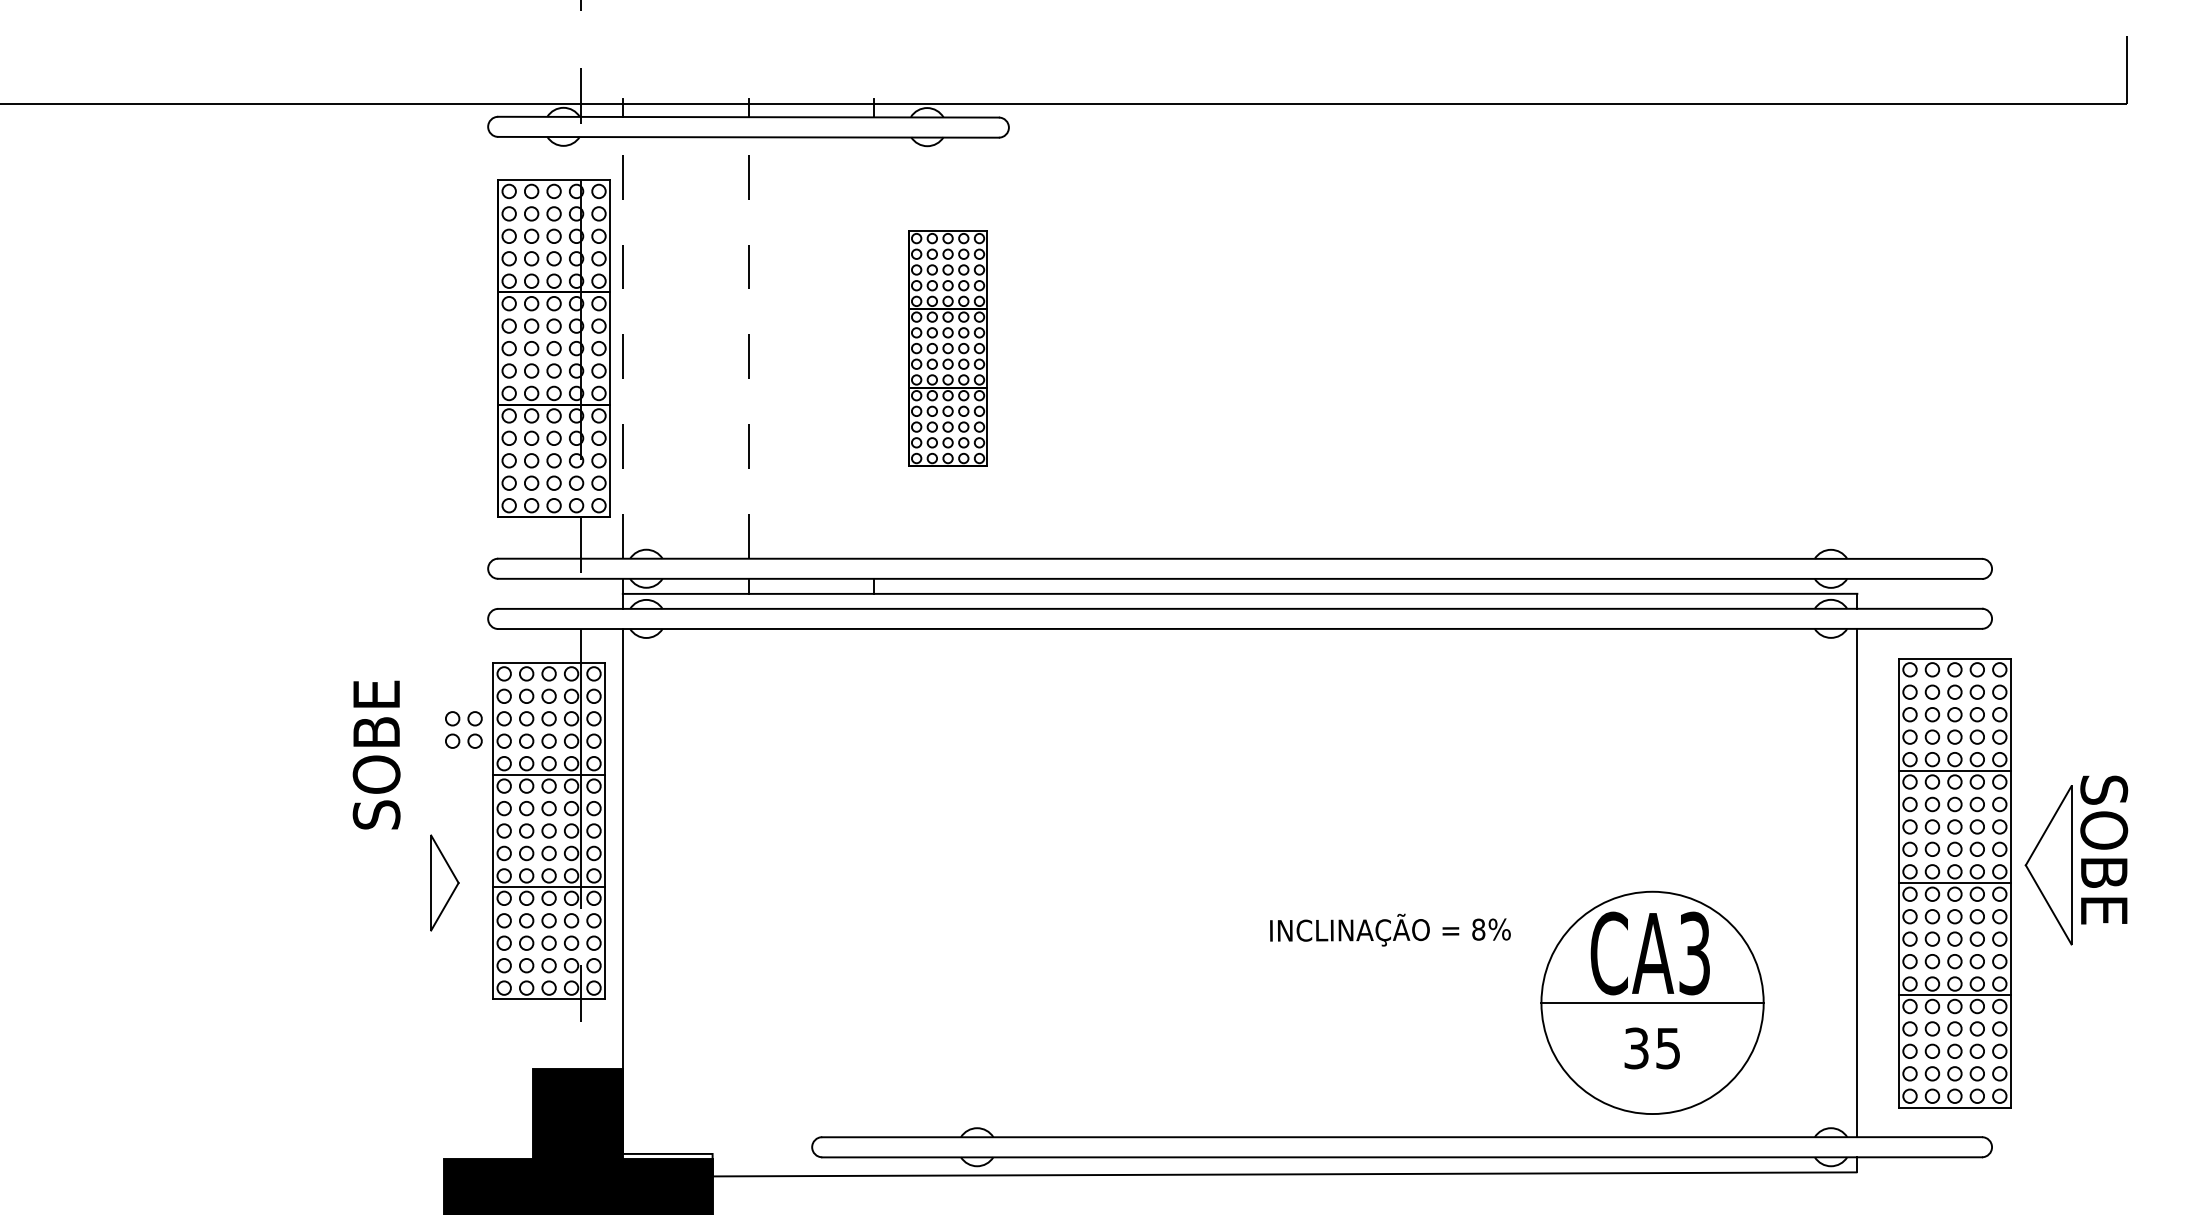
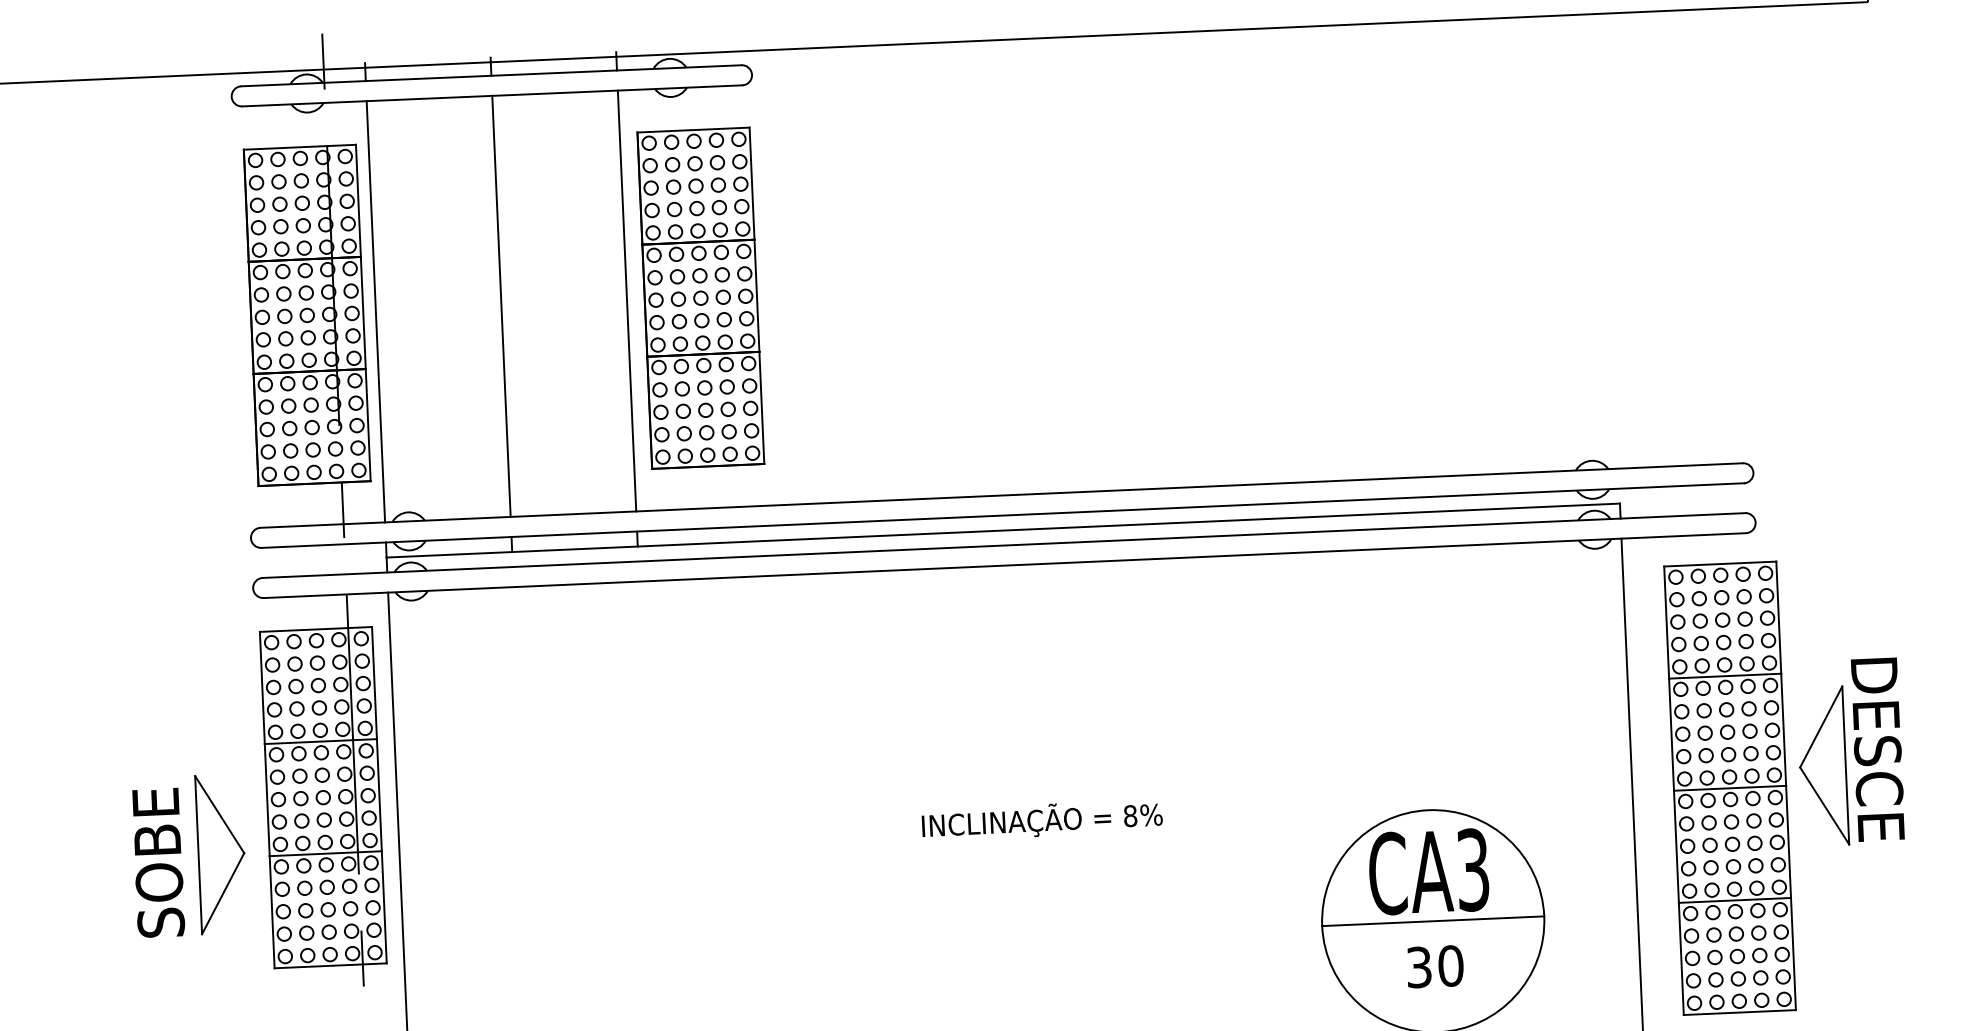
line: (622, 347) -> (375, 311), dashed -> solid
line: (874, 347) -> (627, 300), added
line: (748, 348) -> (501, 306), dashed -> solid
part: (947, 348) -> (700, 298), size x1.43
part: (458, 723) -> (228, 694), removed
text: (376, 754) -> (158, 862), moved
text: (2104, 850) -> (1878, 749), SOBE -> DESCE
part: (444, 882) -> (221, 853), size x1.67
text: (1390, 929) -> (1042, 819), moved
text: (1667, 1048) -> (1450, 966), 35 -> 30

